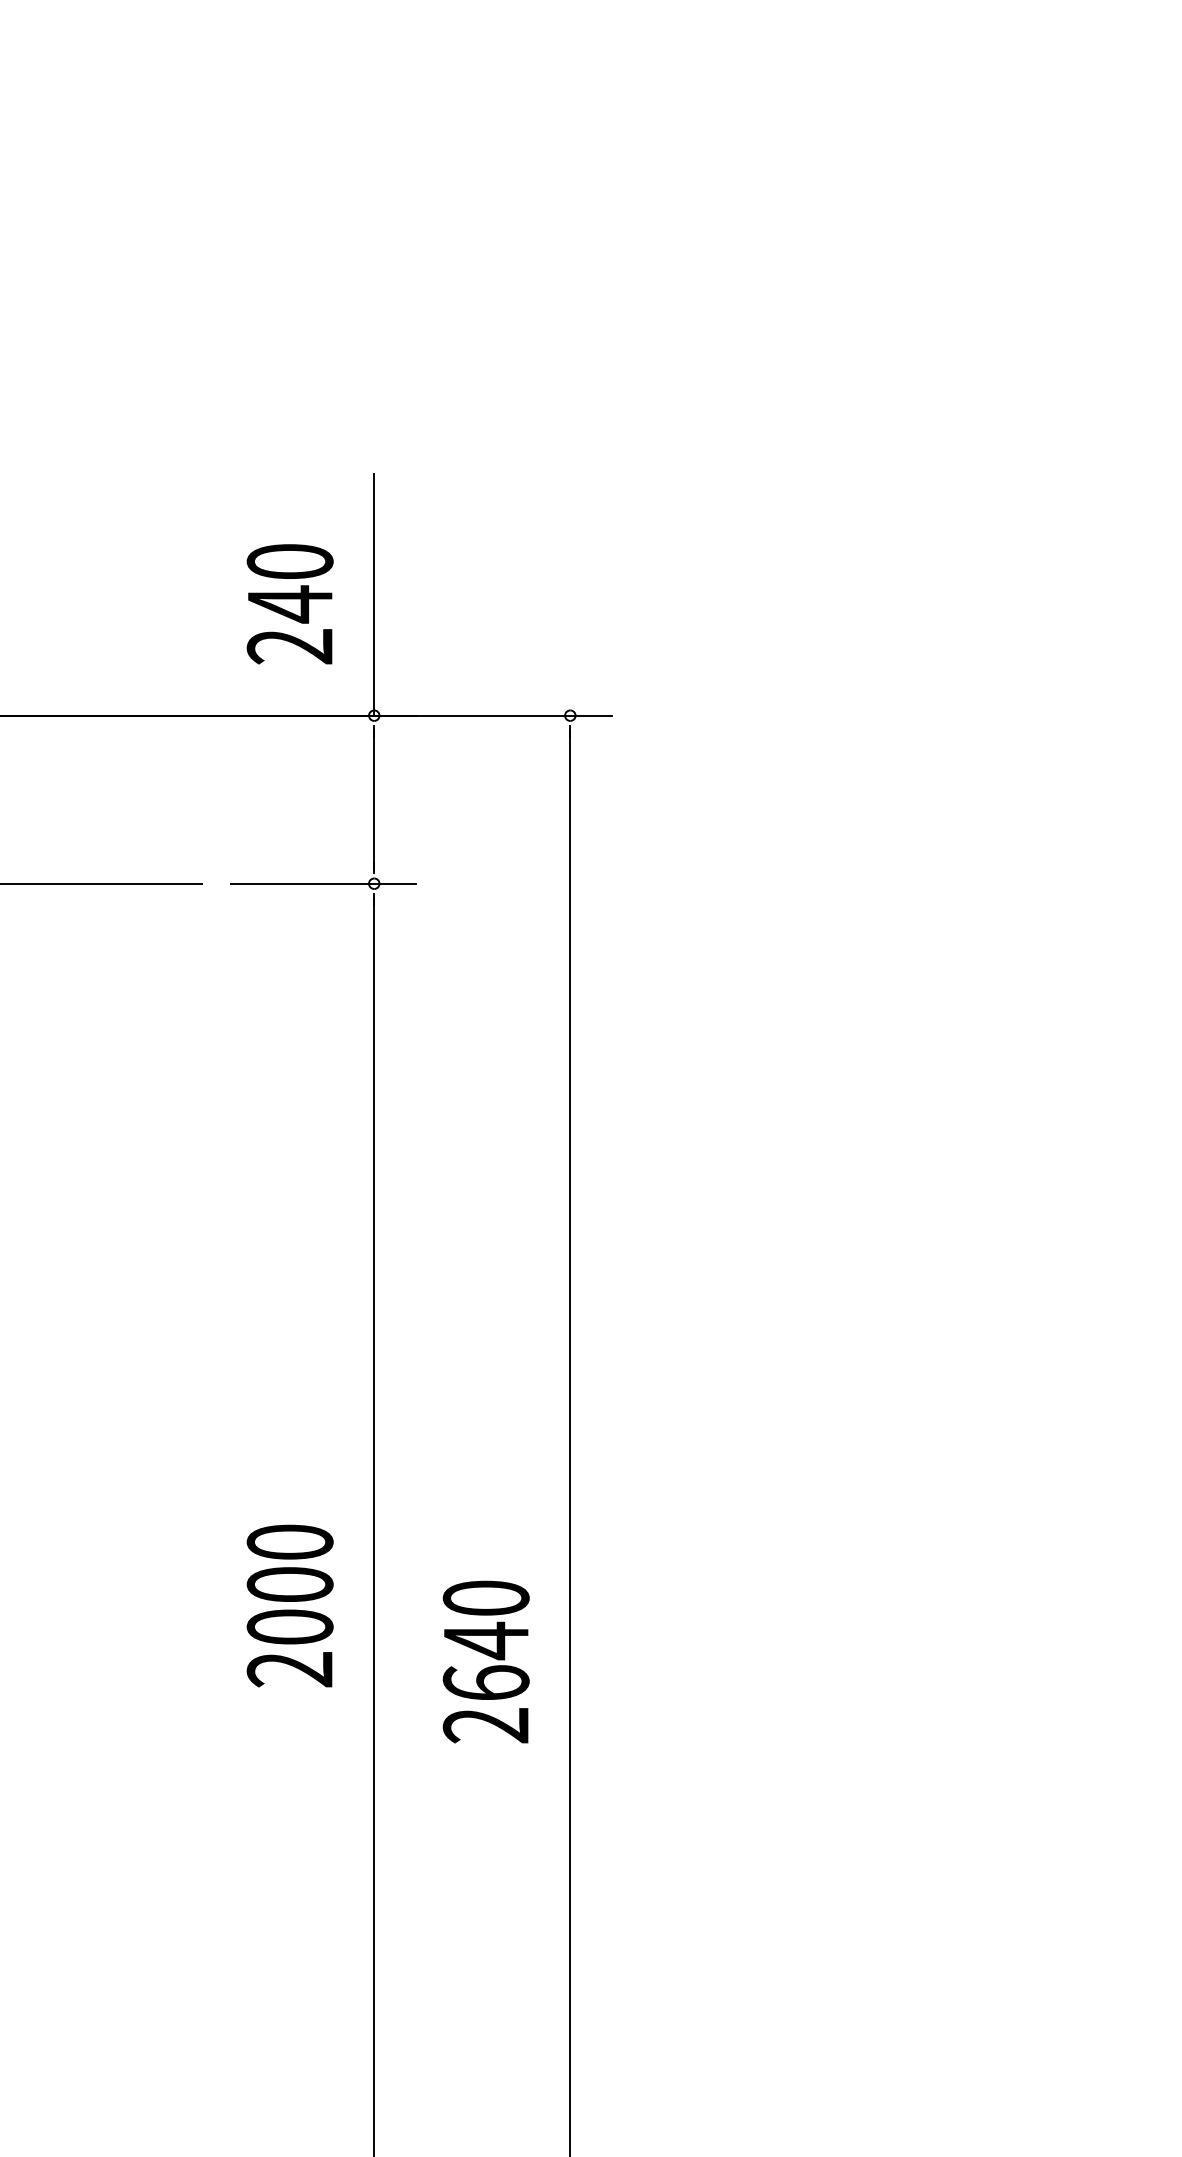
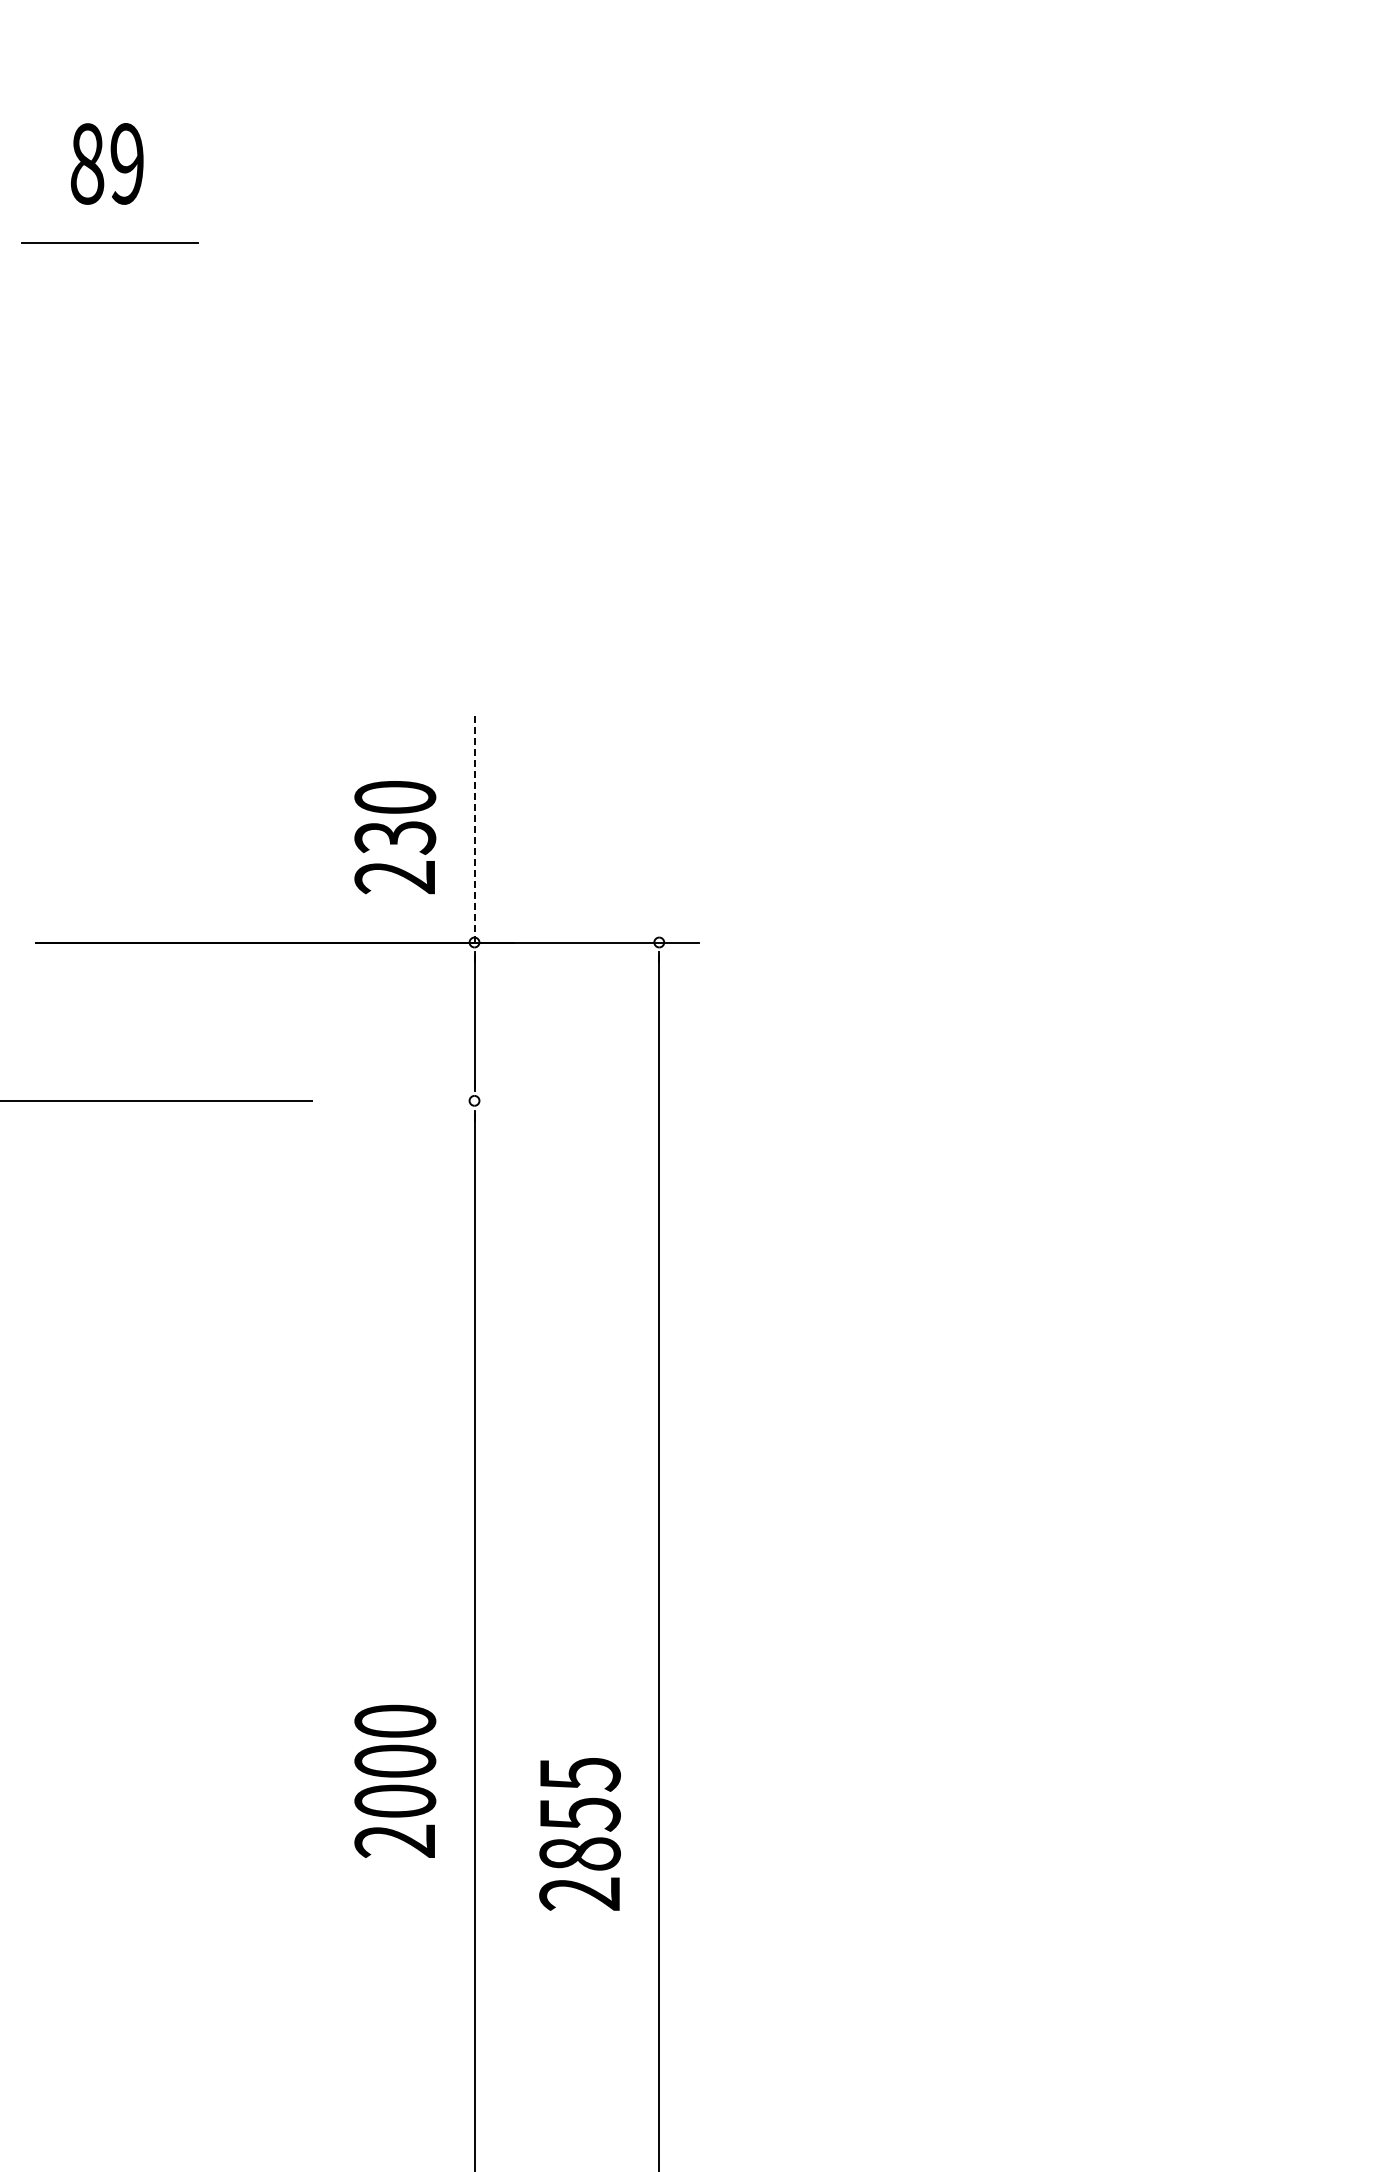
line: (374, 593) -> (474, 827), solid -> dashed
text: (290, 604) -> (395, 837), 240 -> 230
line: (323, 883) -> (426, 1100), removed
text: (485, 1640) -> (579, 1813), 2640 -> 2855

